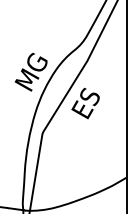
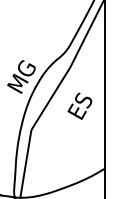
text: (85, 102) -> (79, 105), moved

